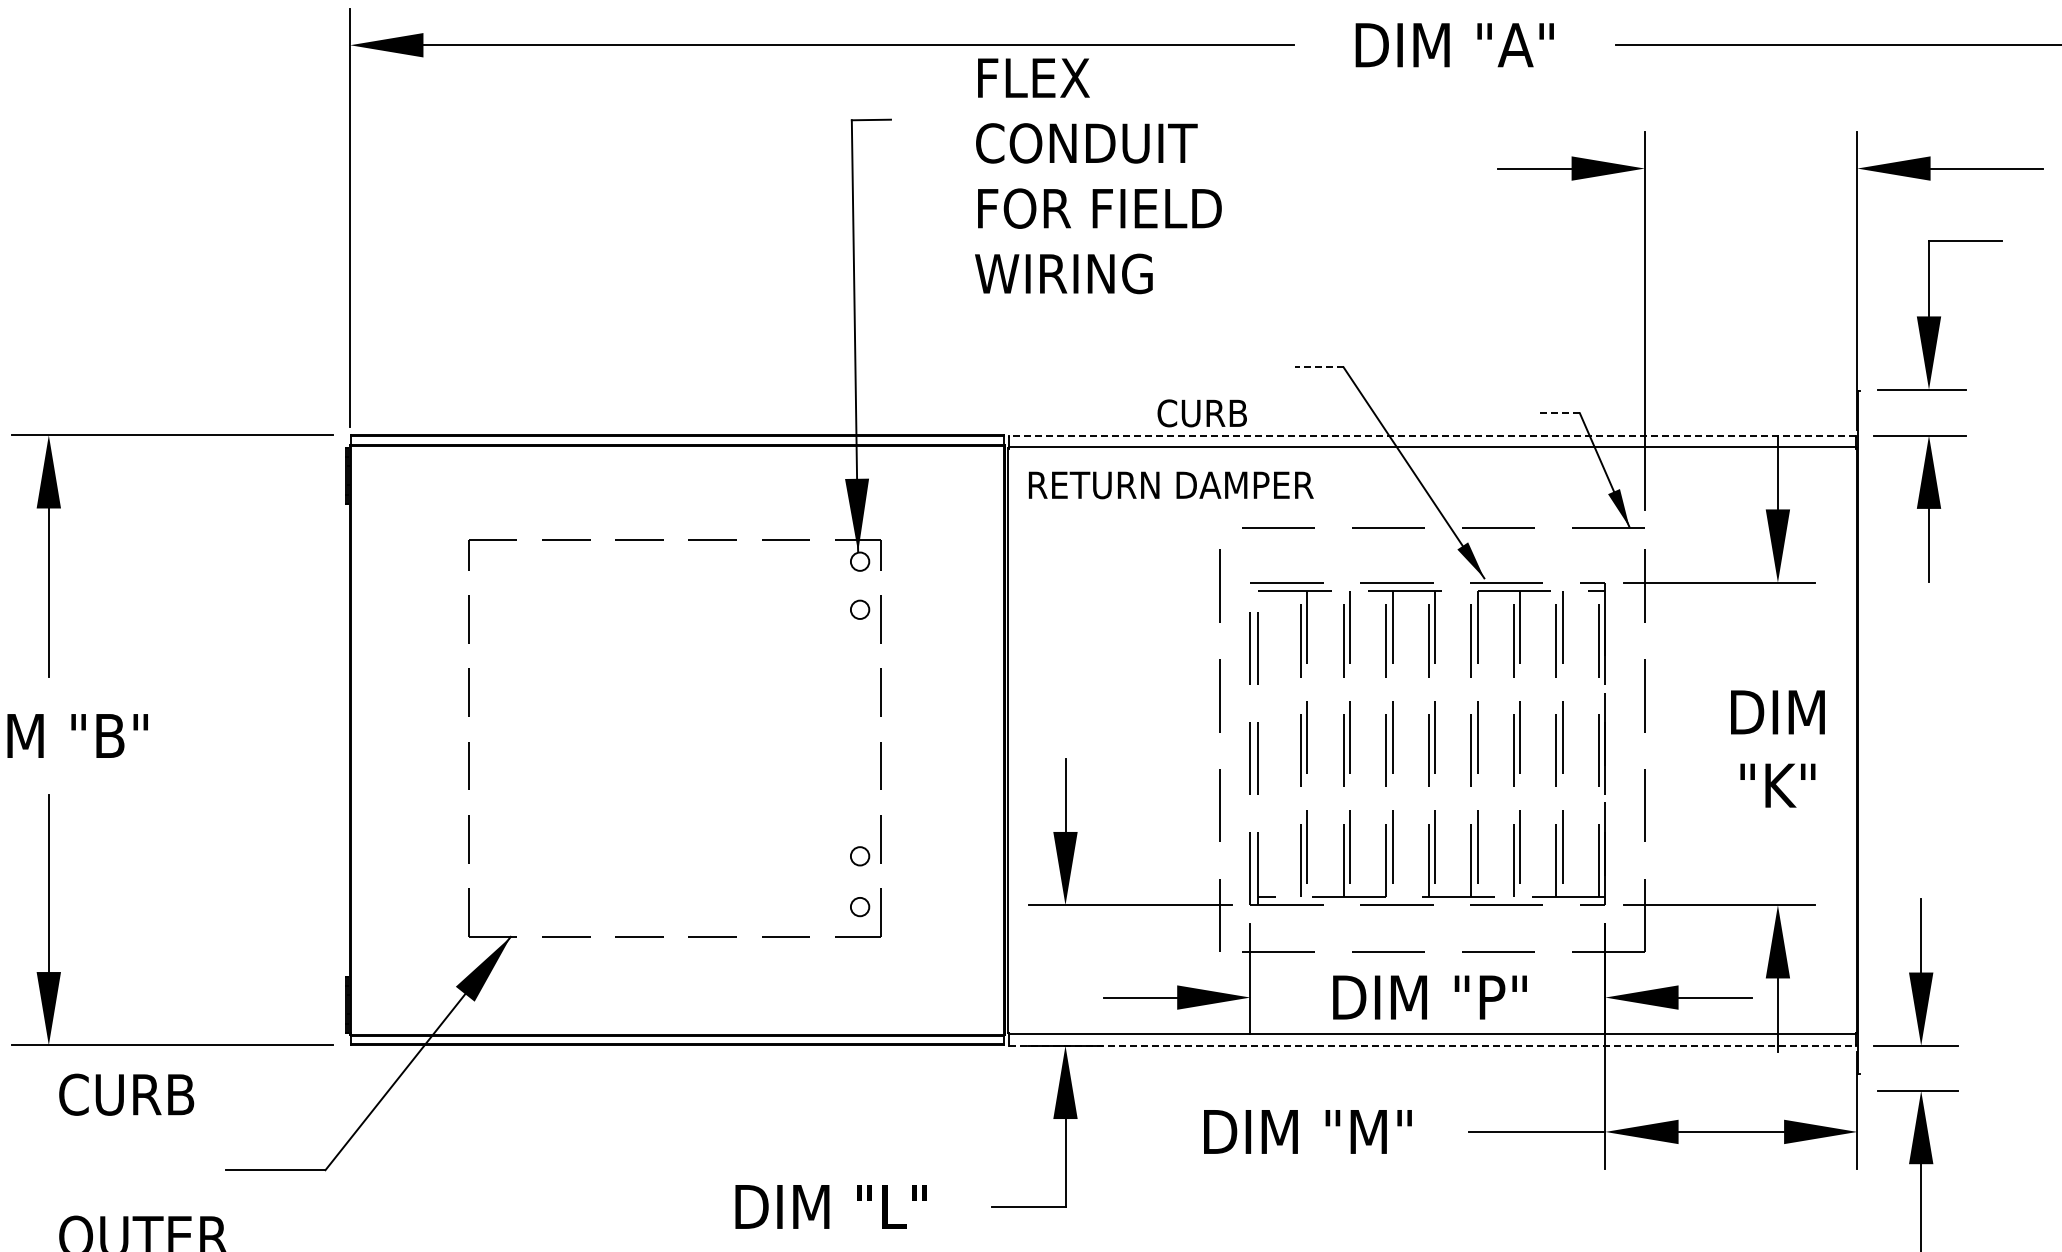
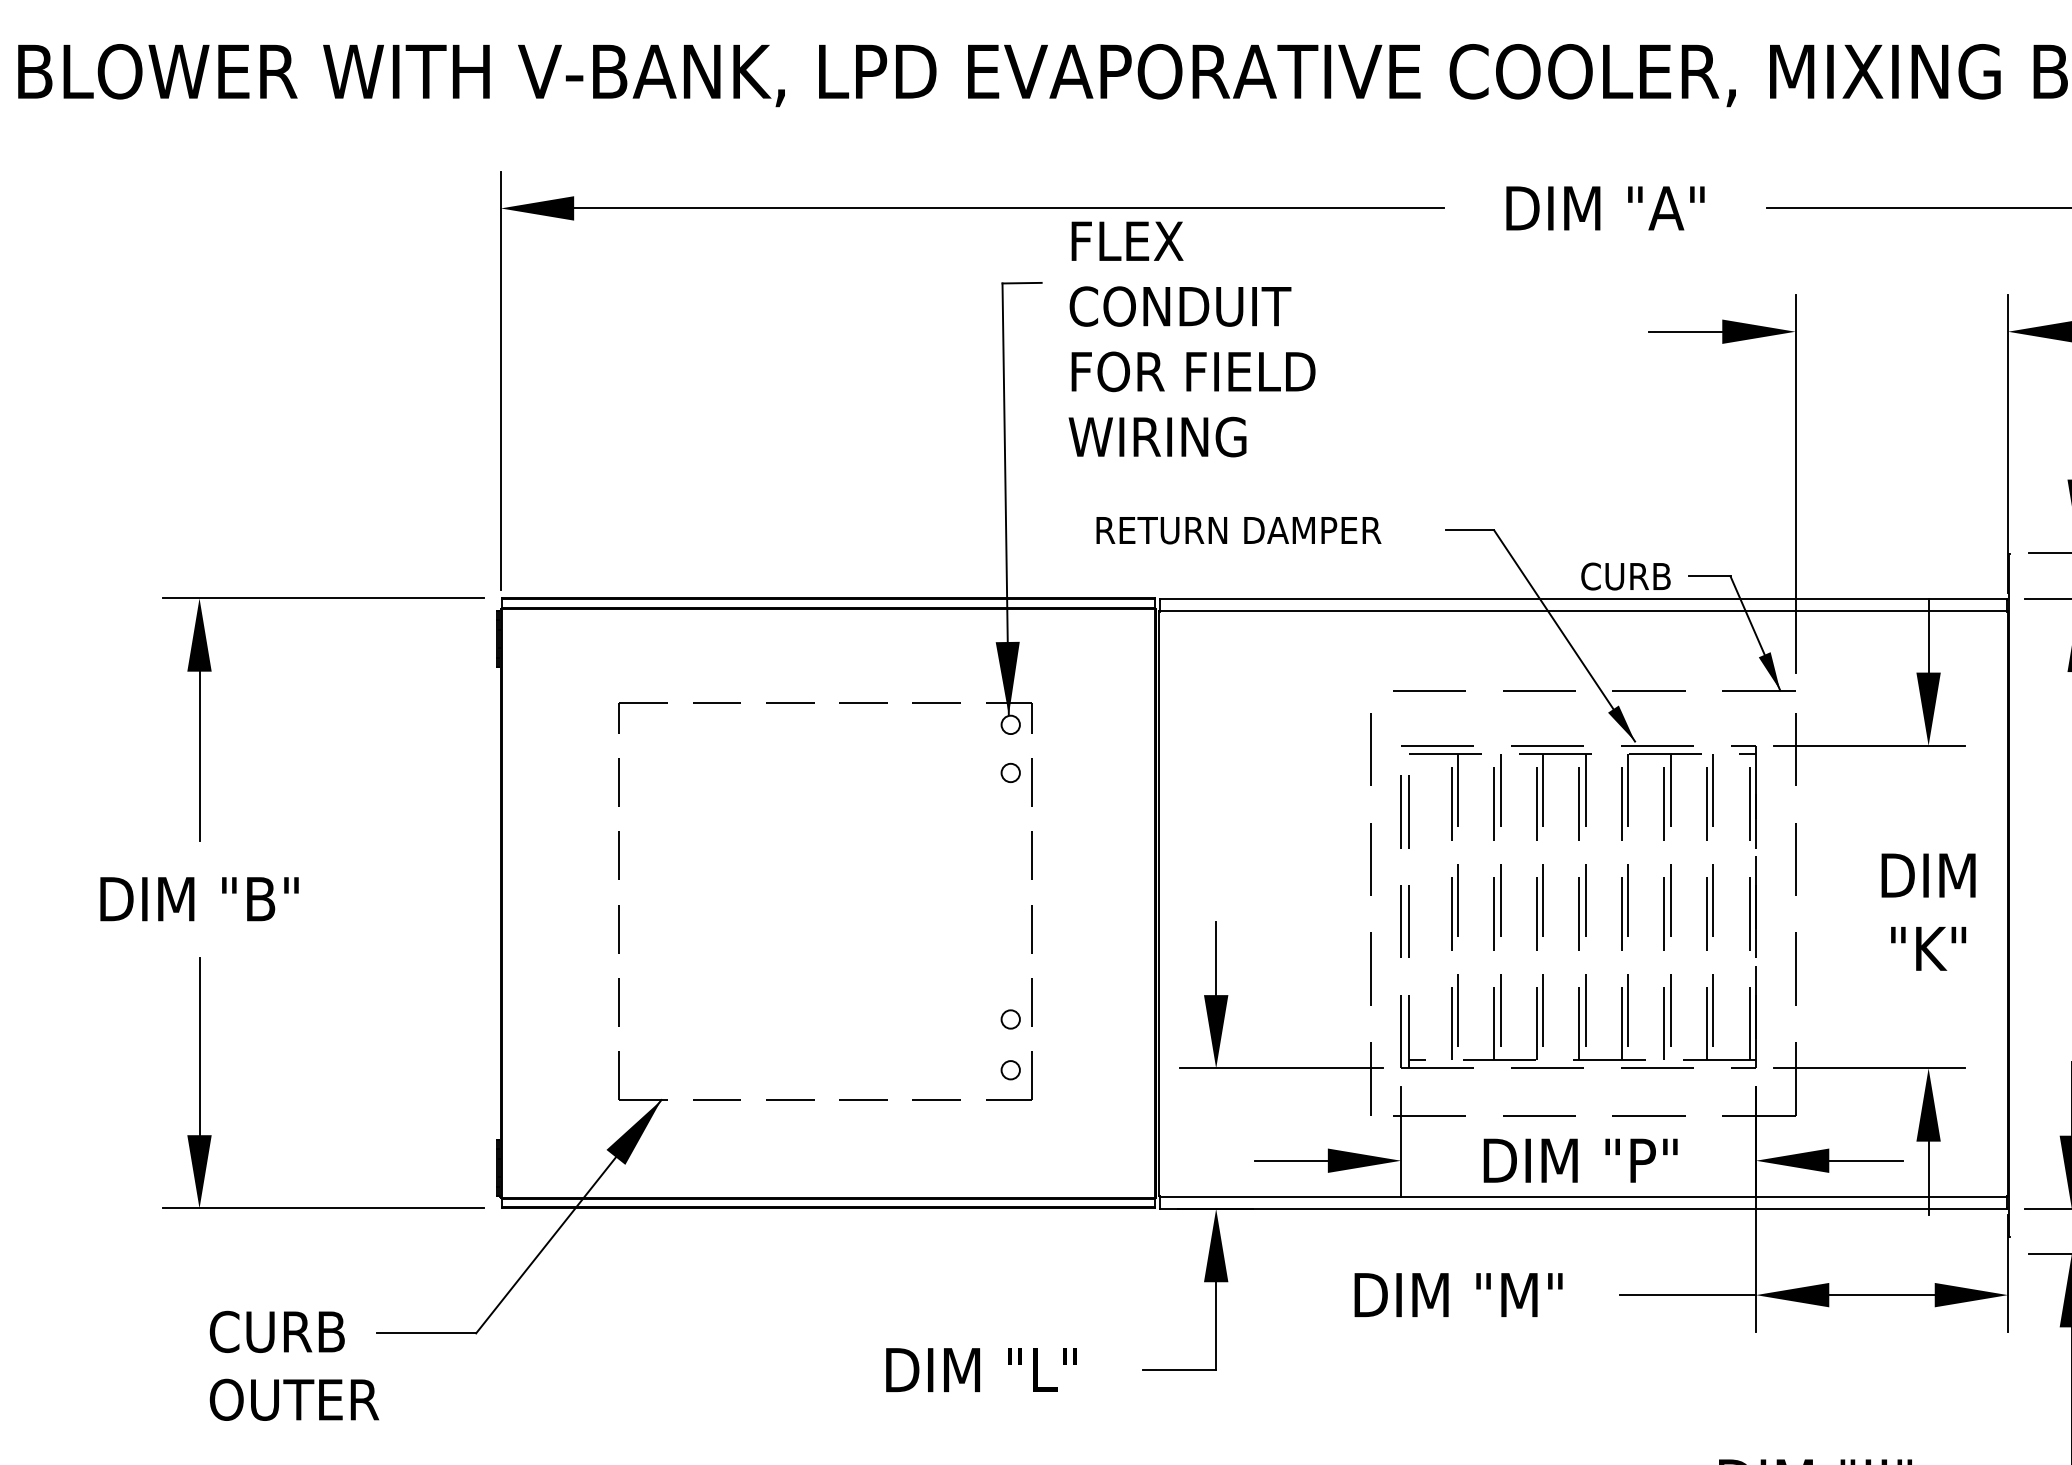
text: (1097, 176) -> (1191, 339), moved
line: (1318, 367) -> (1469, 530), dashed -> solid
text: (1201, 413) -> (1625, 576), moved
line: (1558, 413) -> (1709, 576), dashed -> solid
line: (1431, 435) -> (1582, 598), dashed -> solid
text: (1170, 485) -> (1238, 530), moved
line: (1432, 1045) -> (1583, 1208), dashed -> solid
text: (125, 1094) -> (276, 1331), moved

